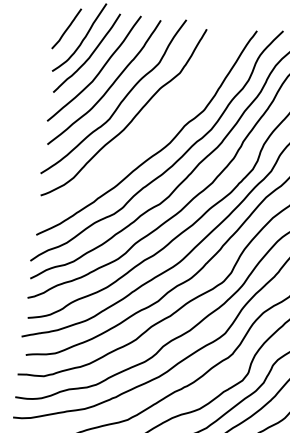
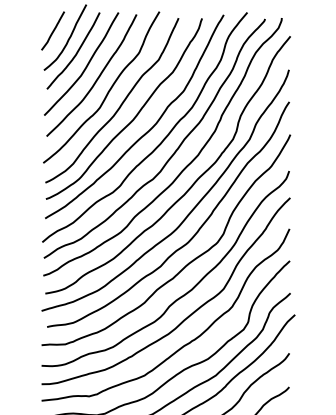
curve: (146, 132) -> (134, 116), added

